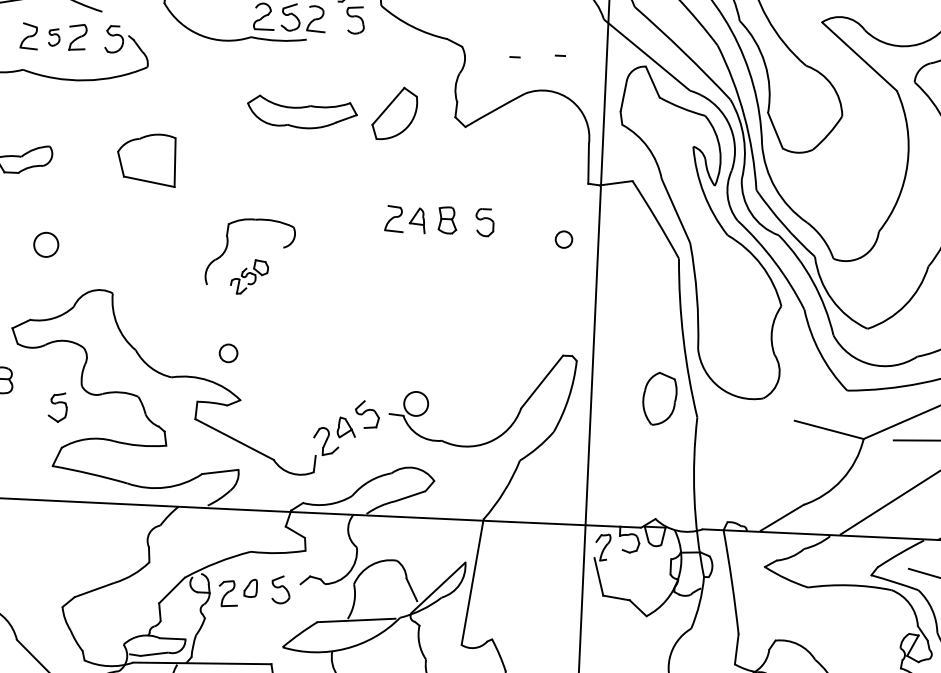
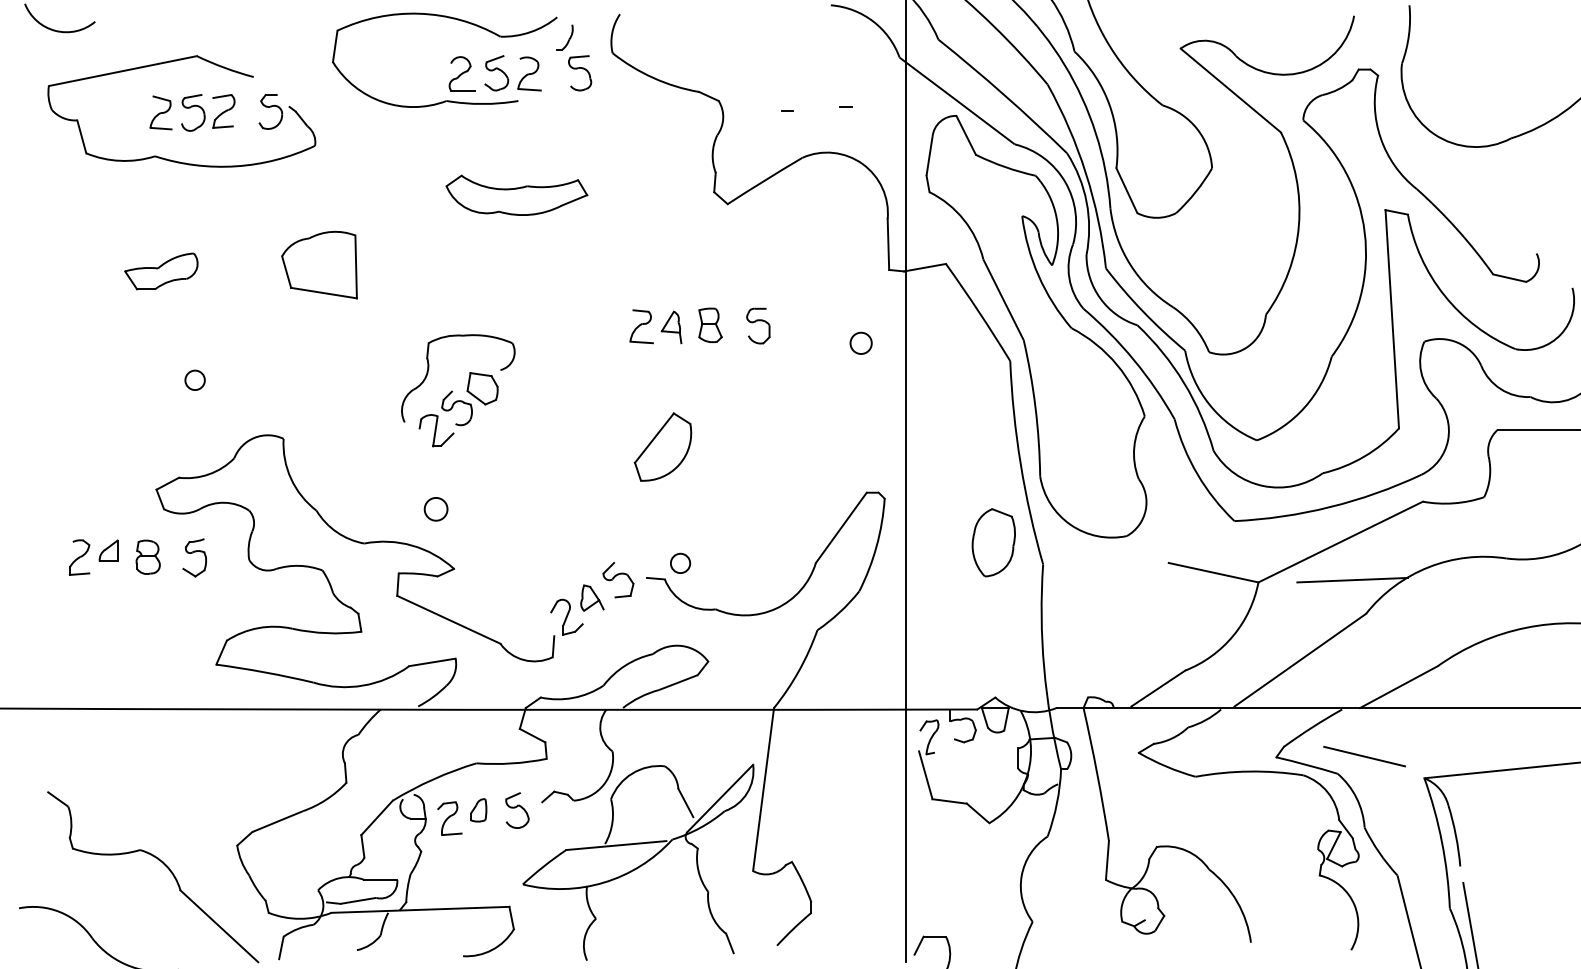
part: (54, 37) -> (193, 112), size x1.67
part: (394, 113) -> (662, 446), moved
circle: (45, 244) -> (194, 380), size x0.62
part: (249, 276) -> (458, 409), size x1.67
circle: (416, 404) -> (680, 563), size x0.62
part: (57, 407) -> (194, 557), moved

